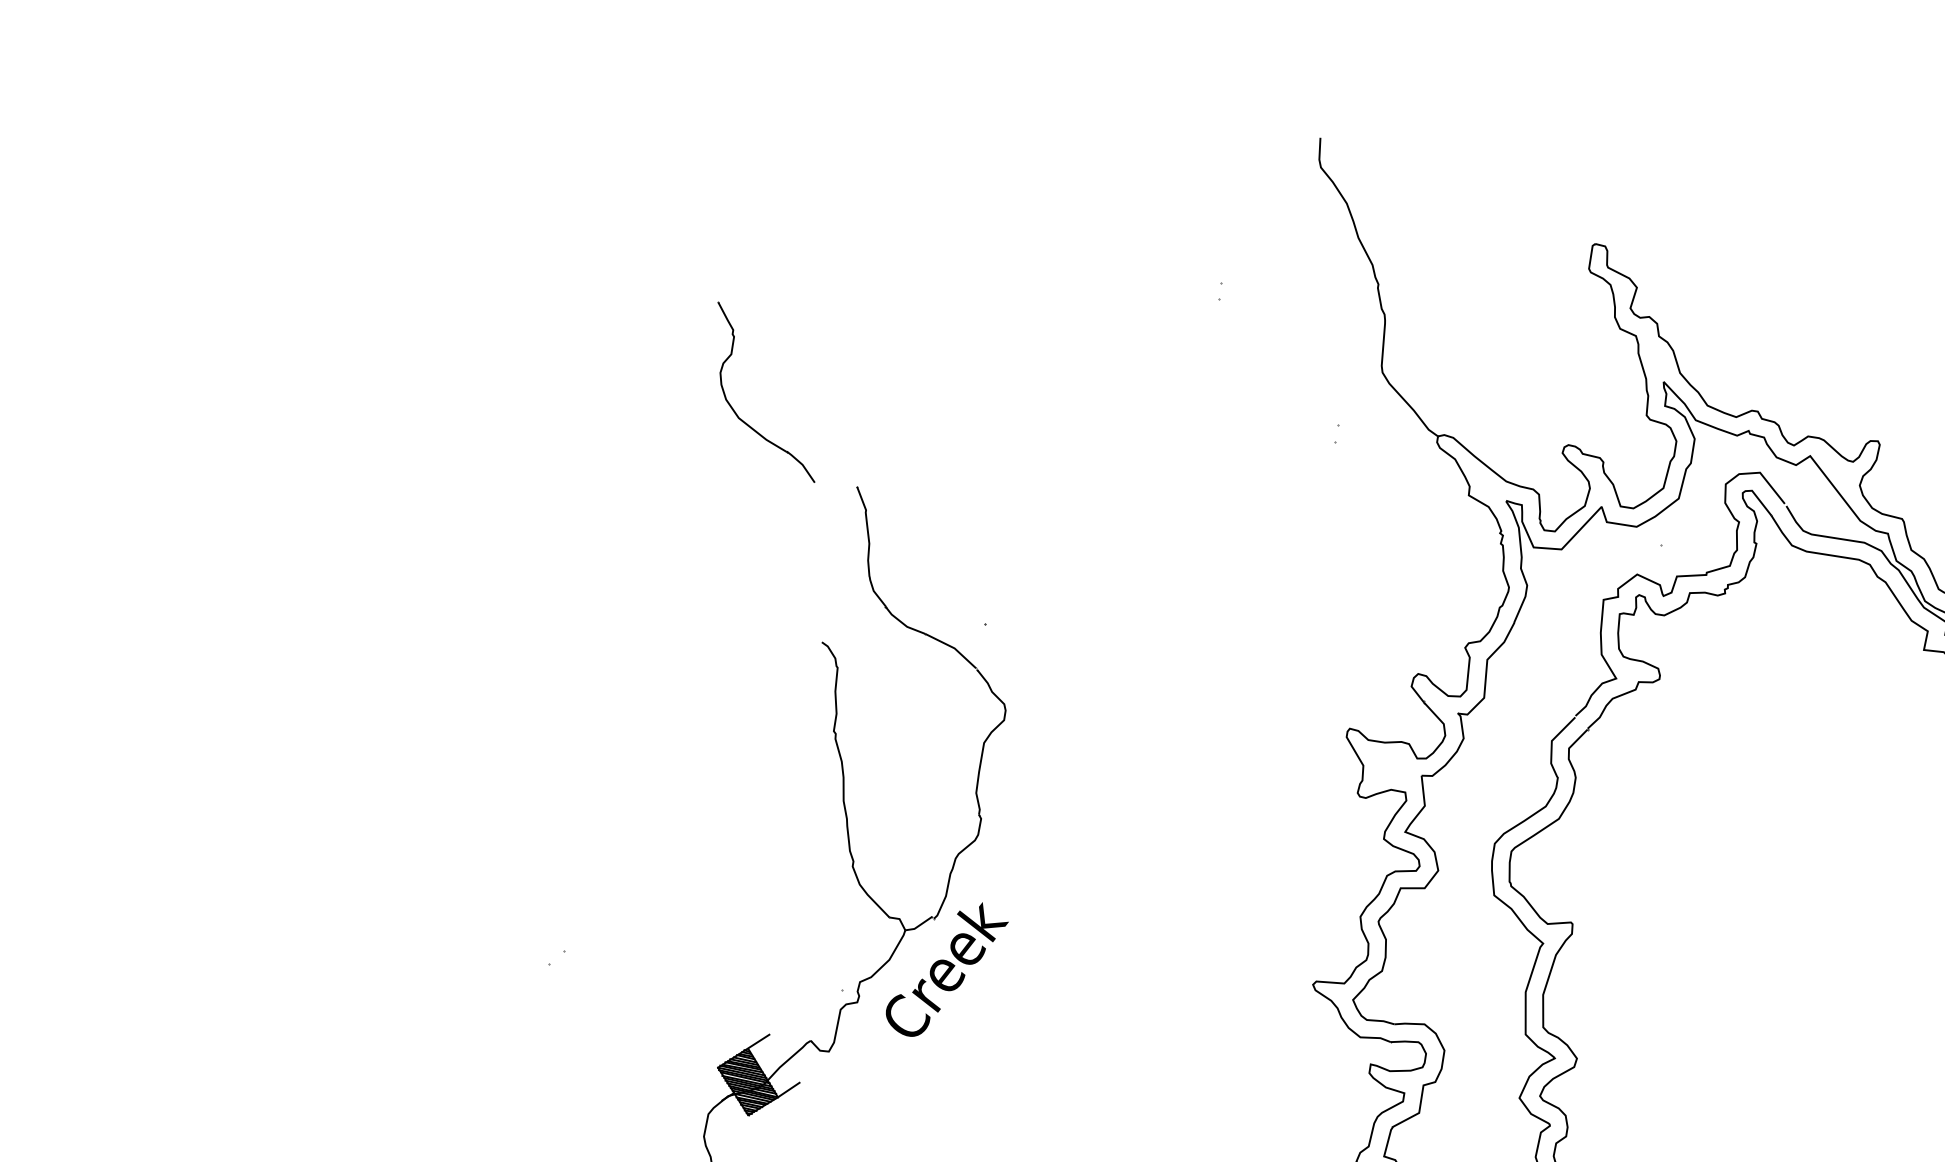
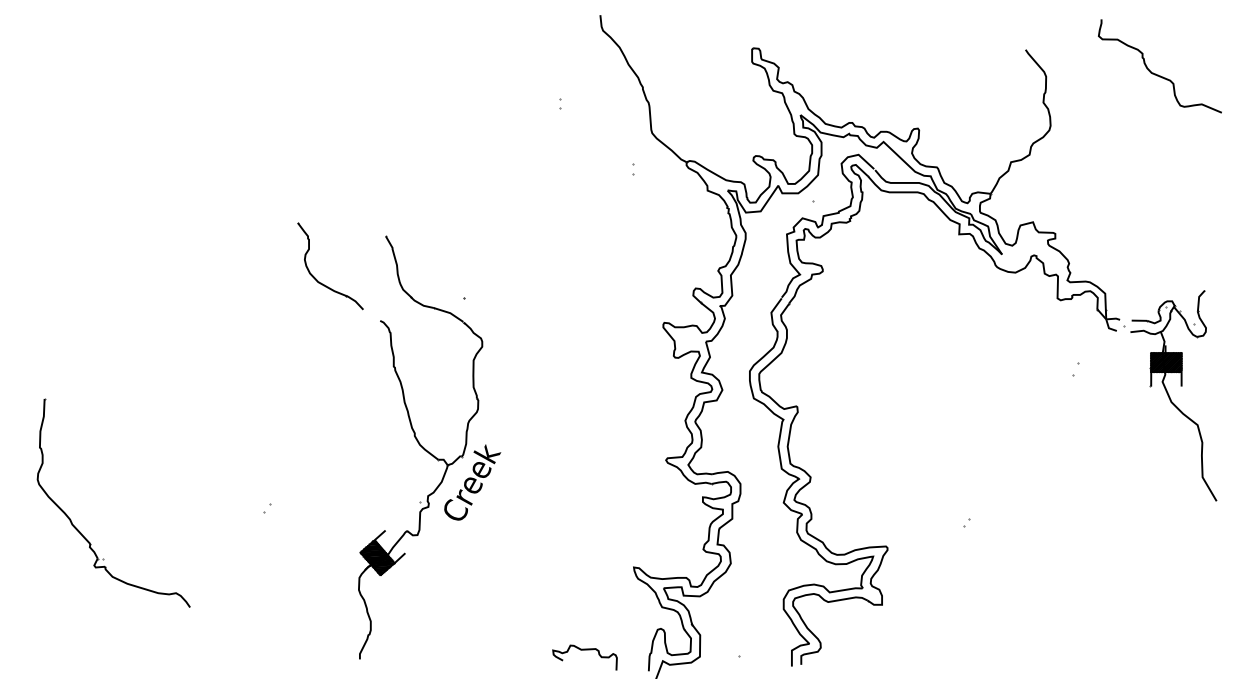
part: (744, 419) -> (321, 282), moved
part: (204, 948) -> (81, 532), added

